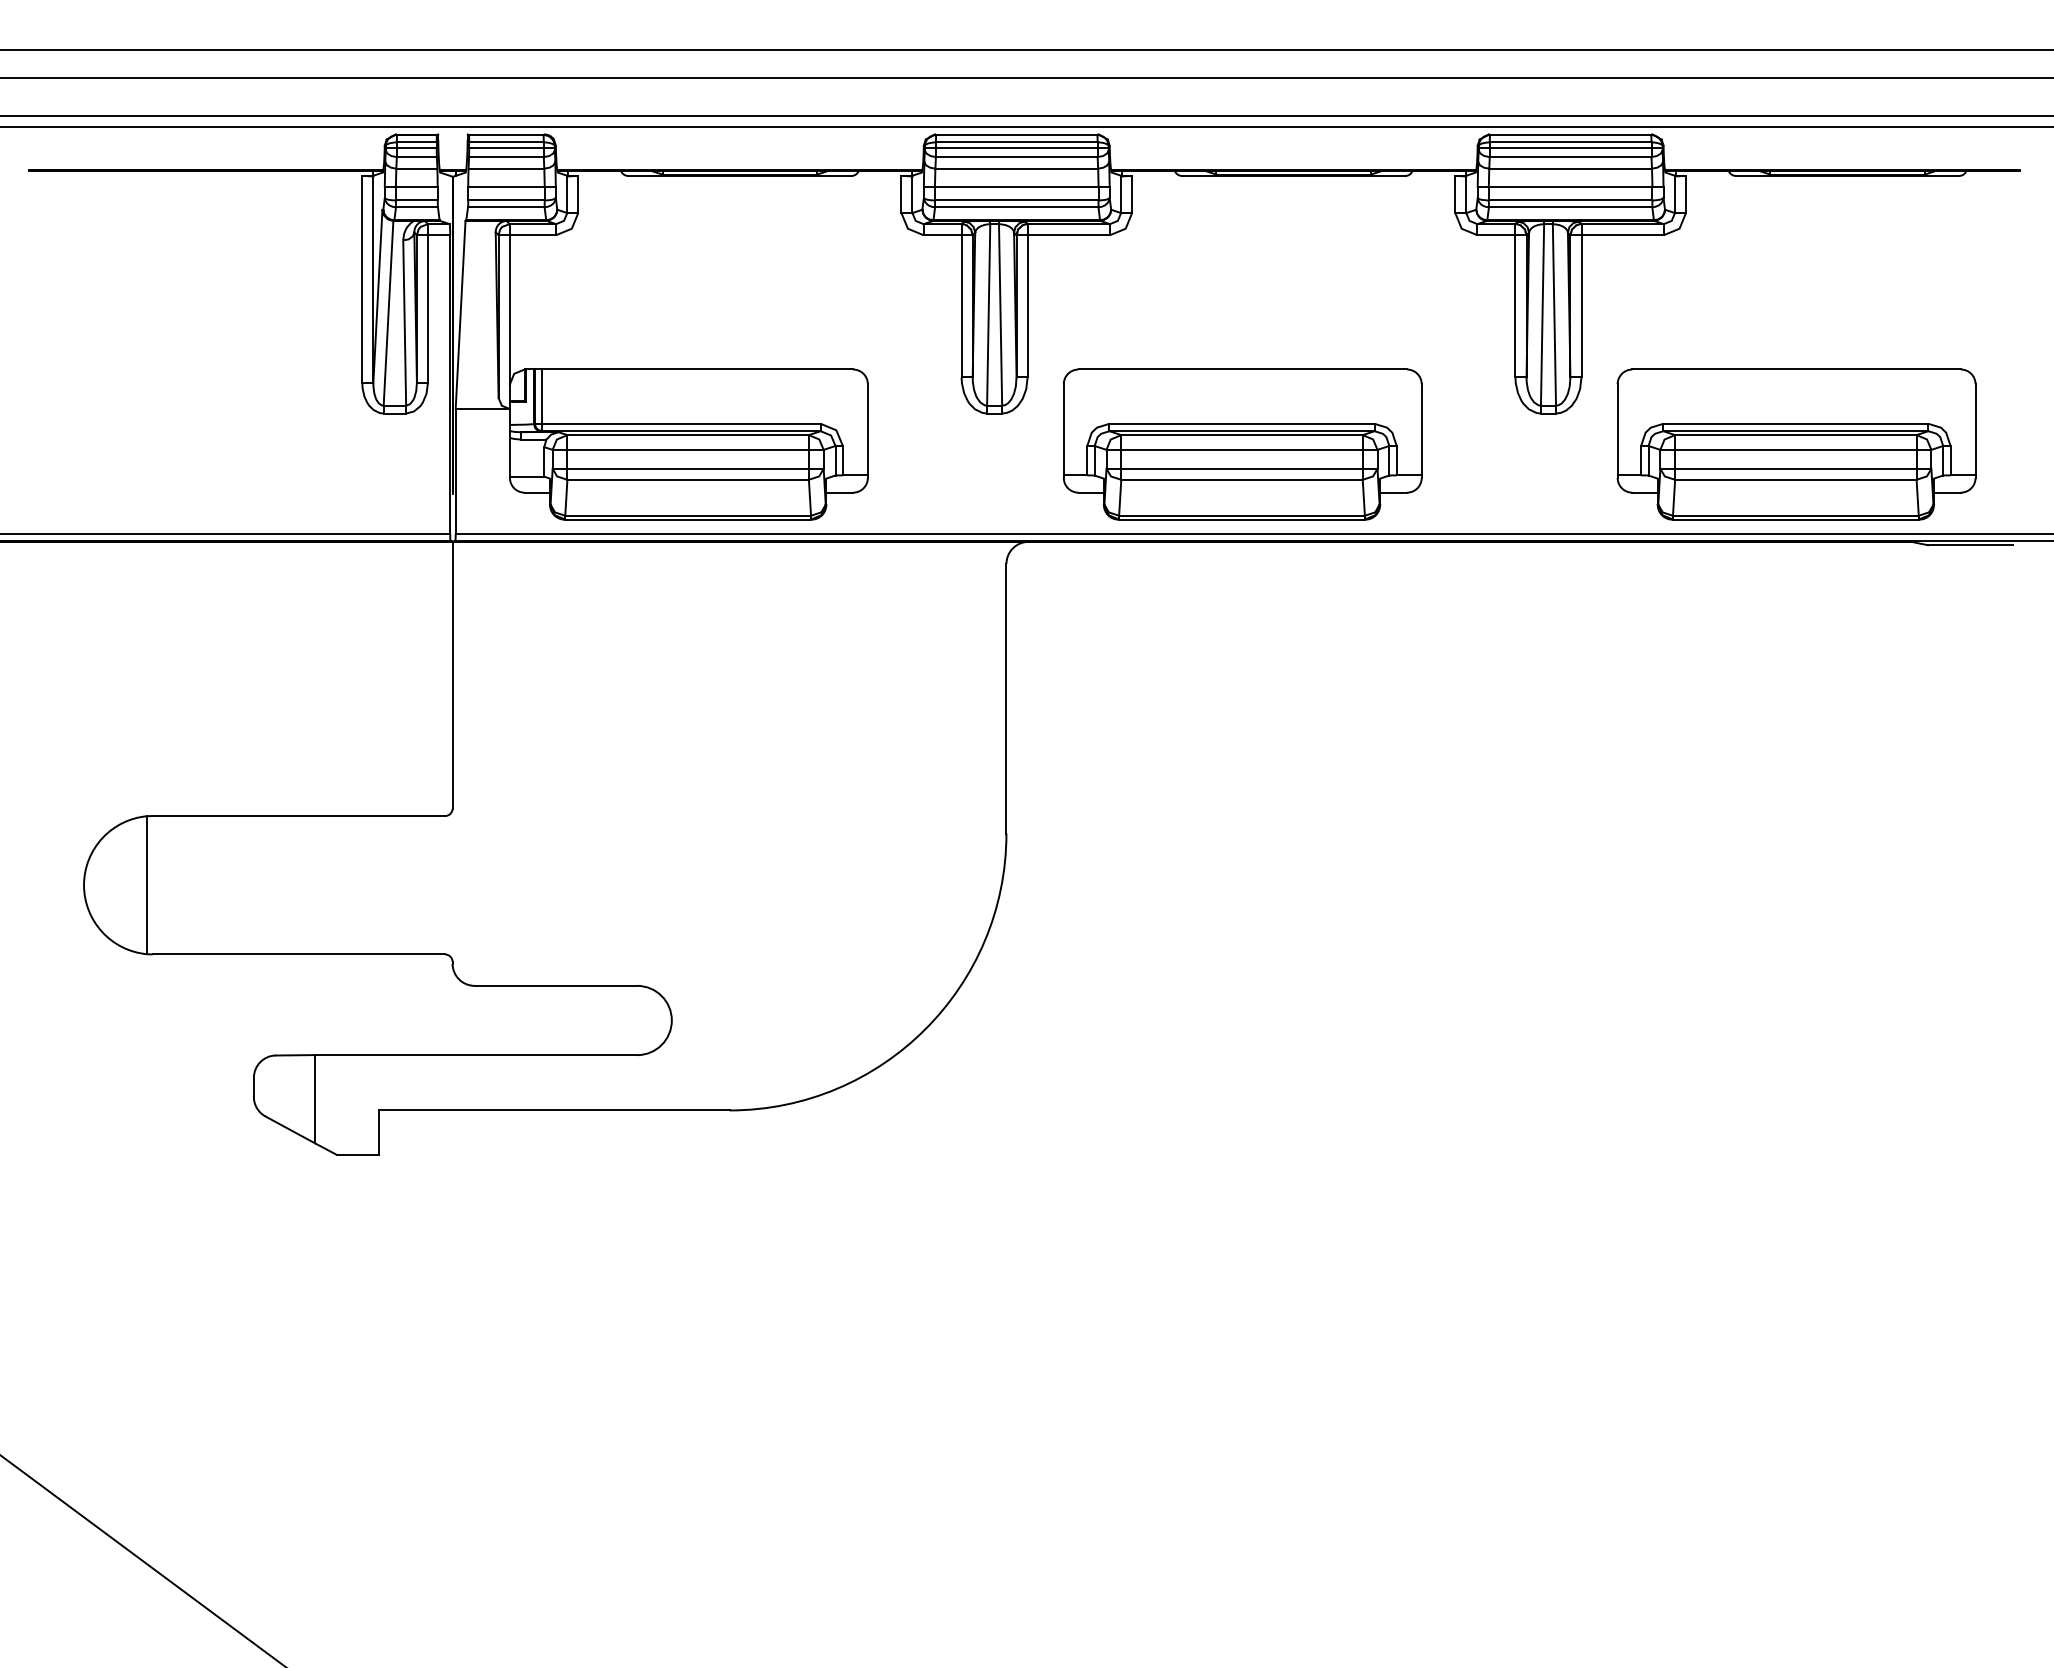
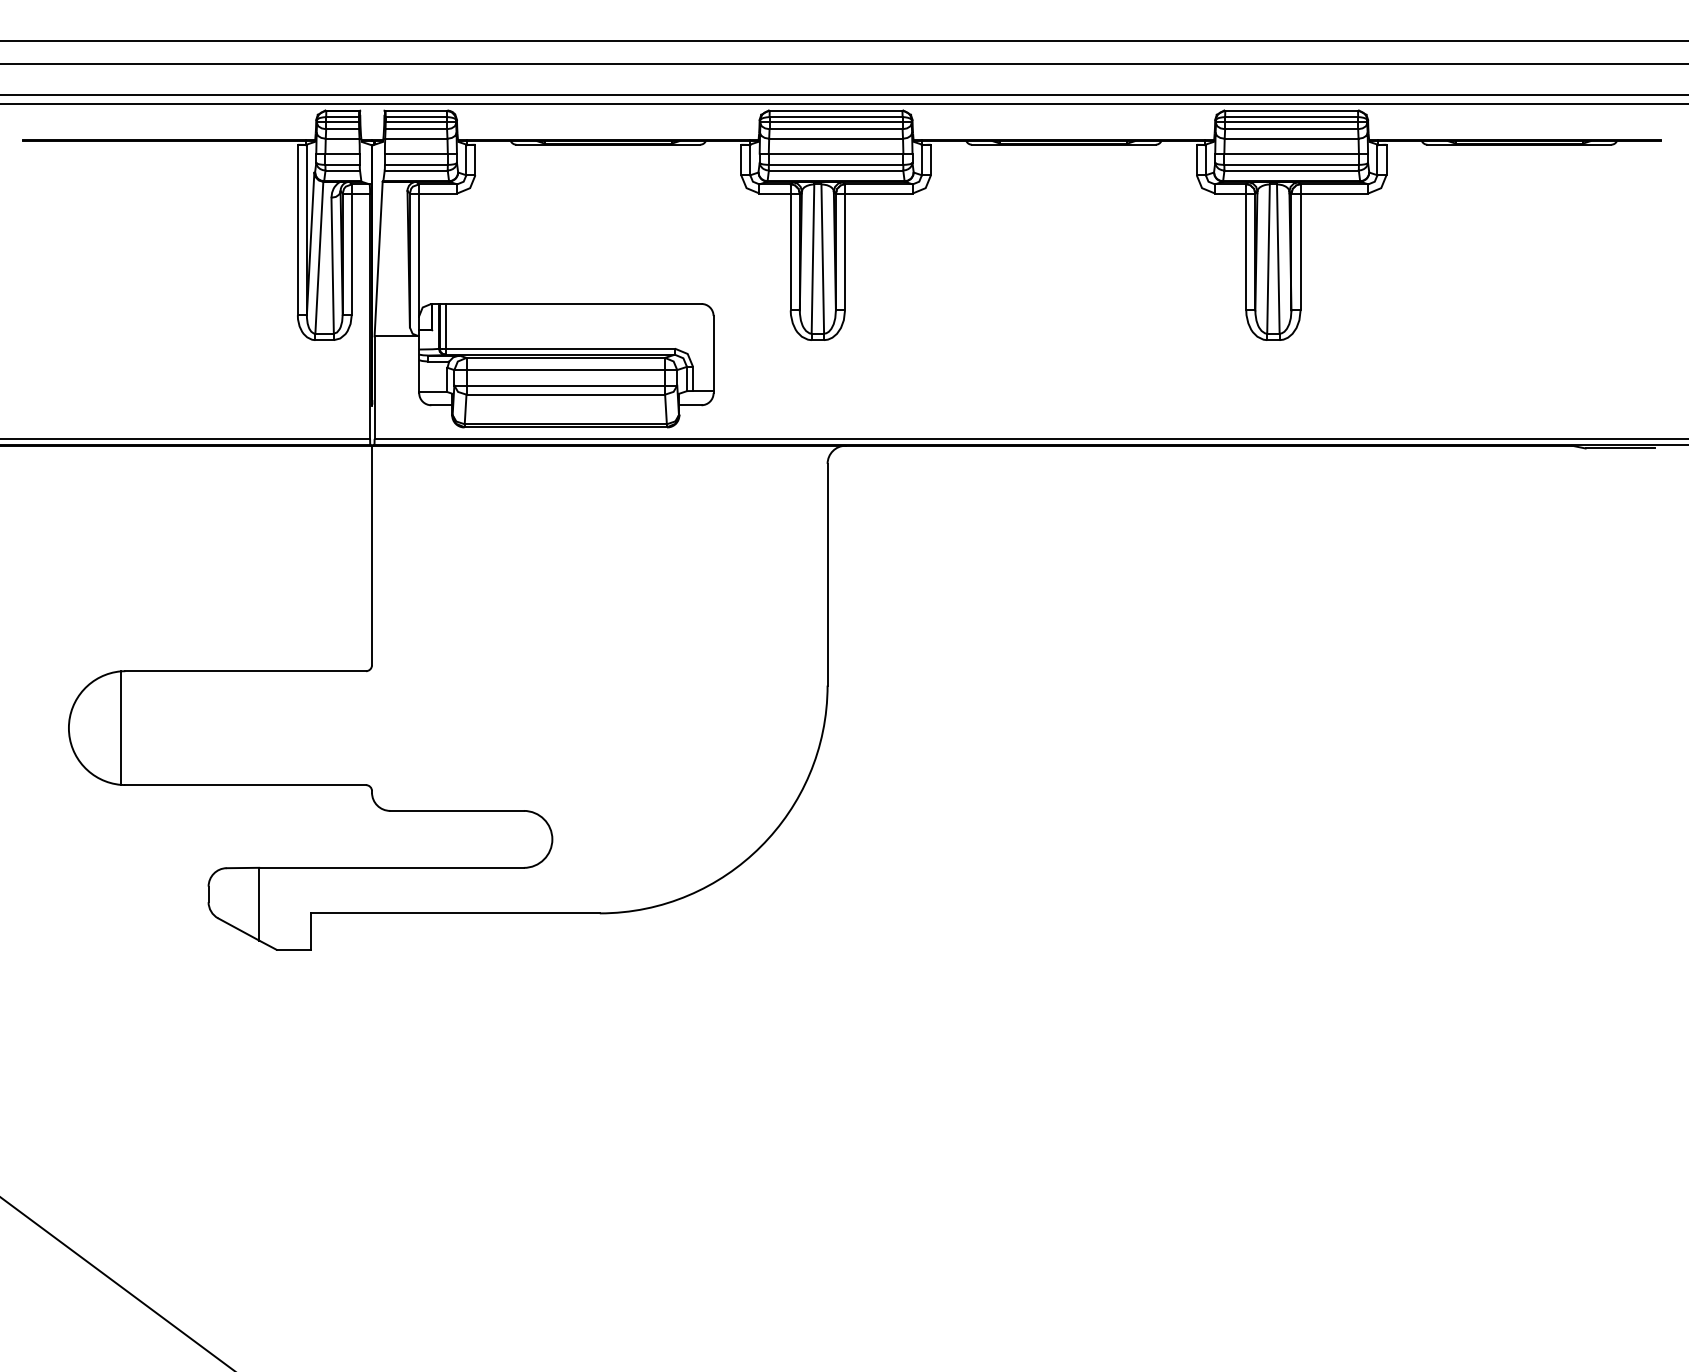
part: (1242, 444) -> (1021, 365), removed
part: (1796, 444) -> (1477, 365), removed

